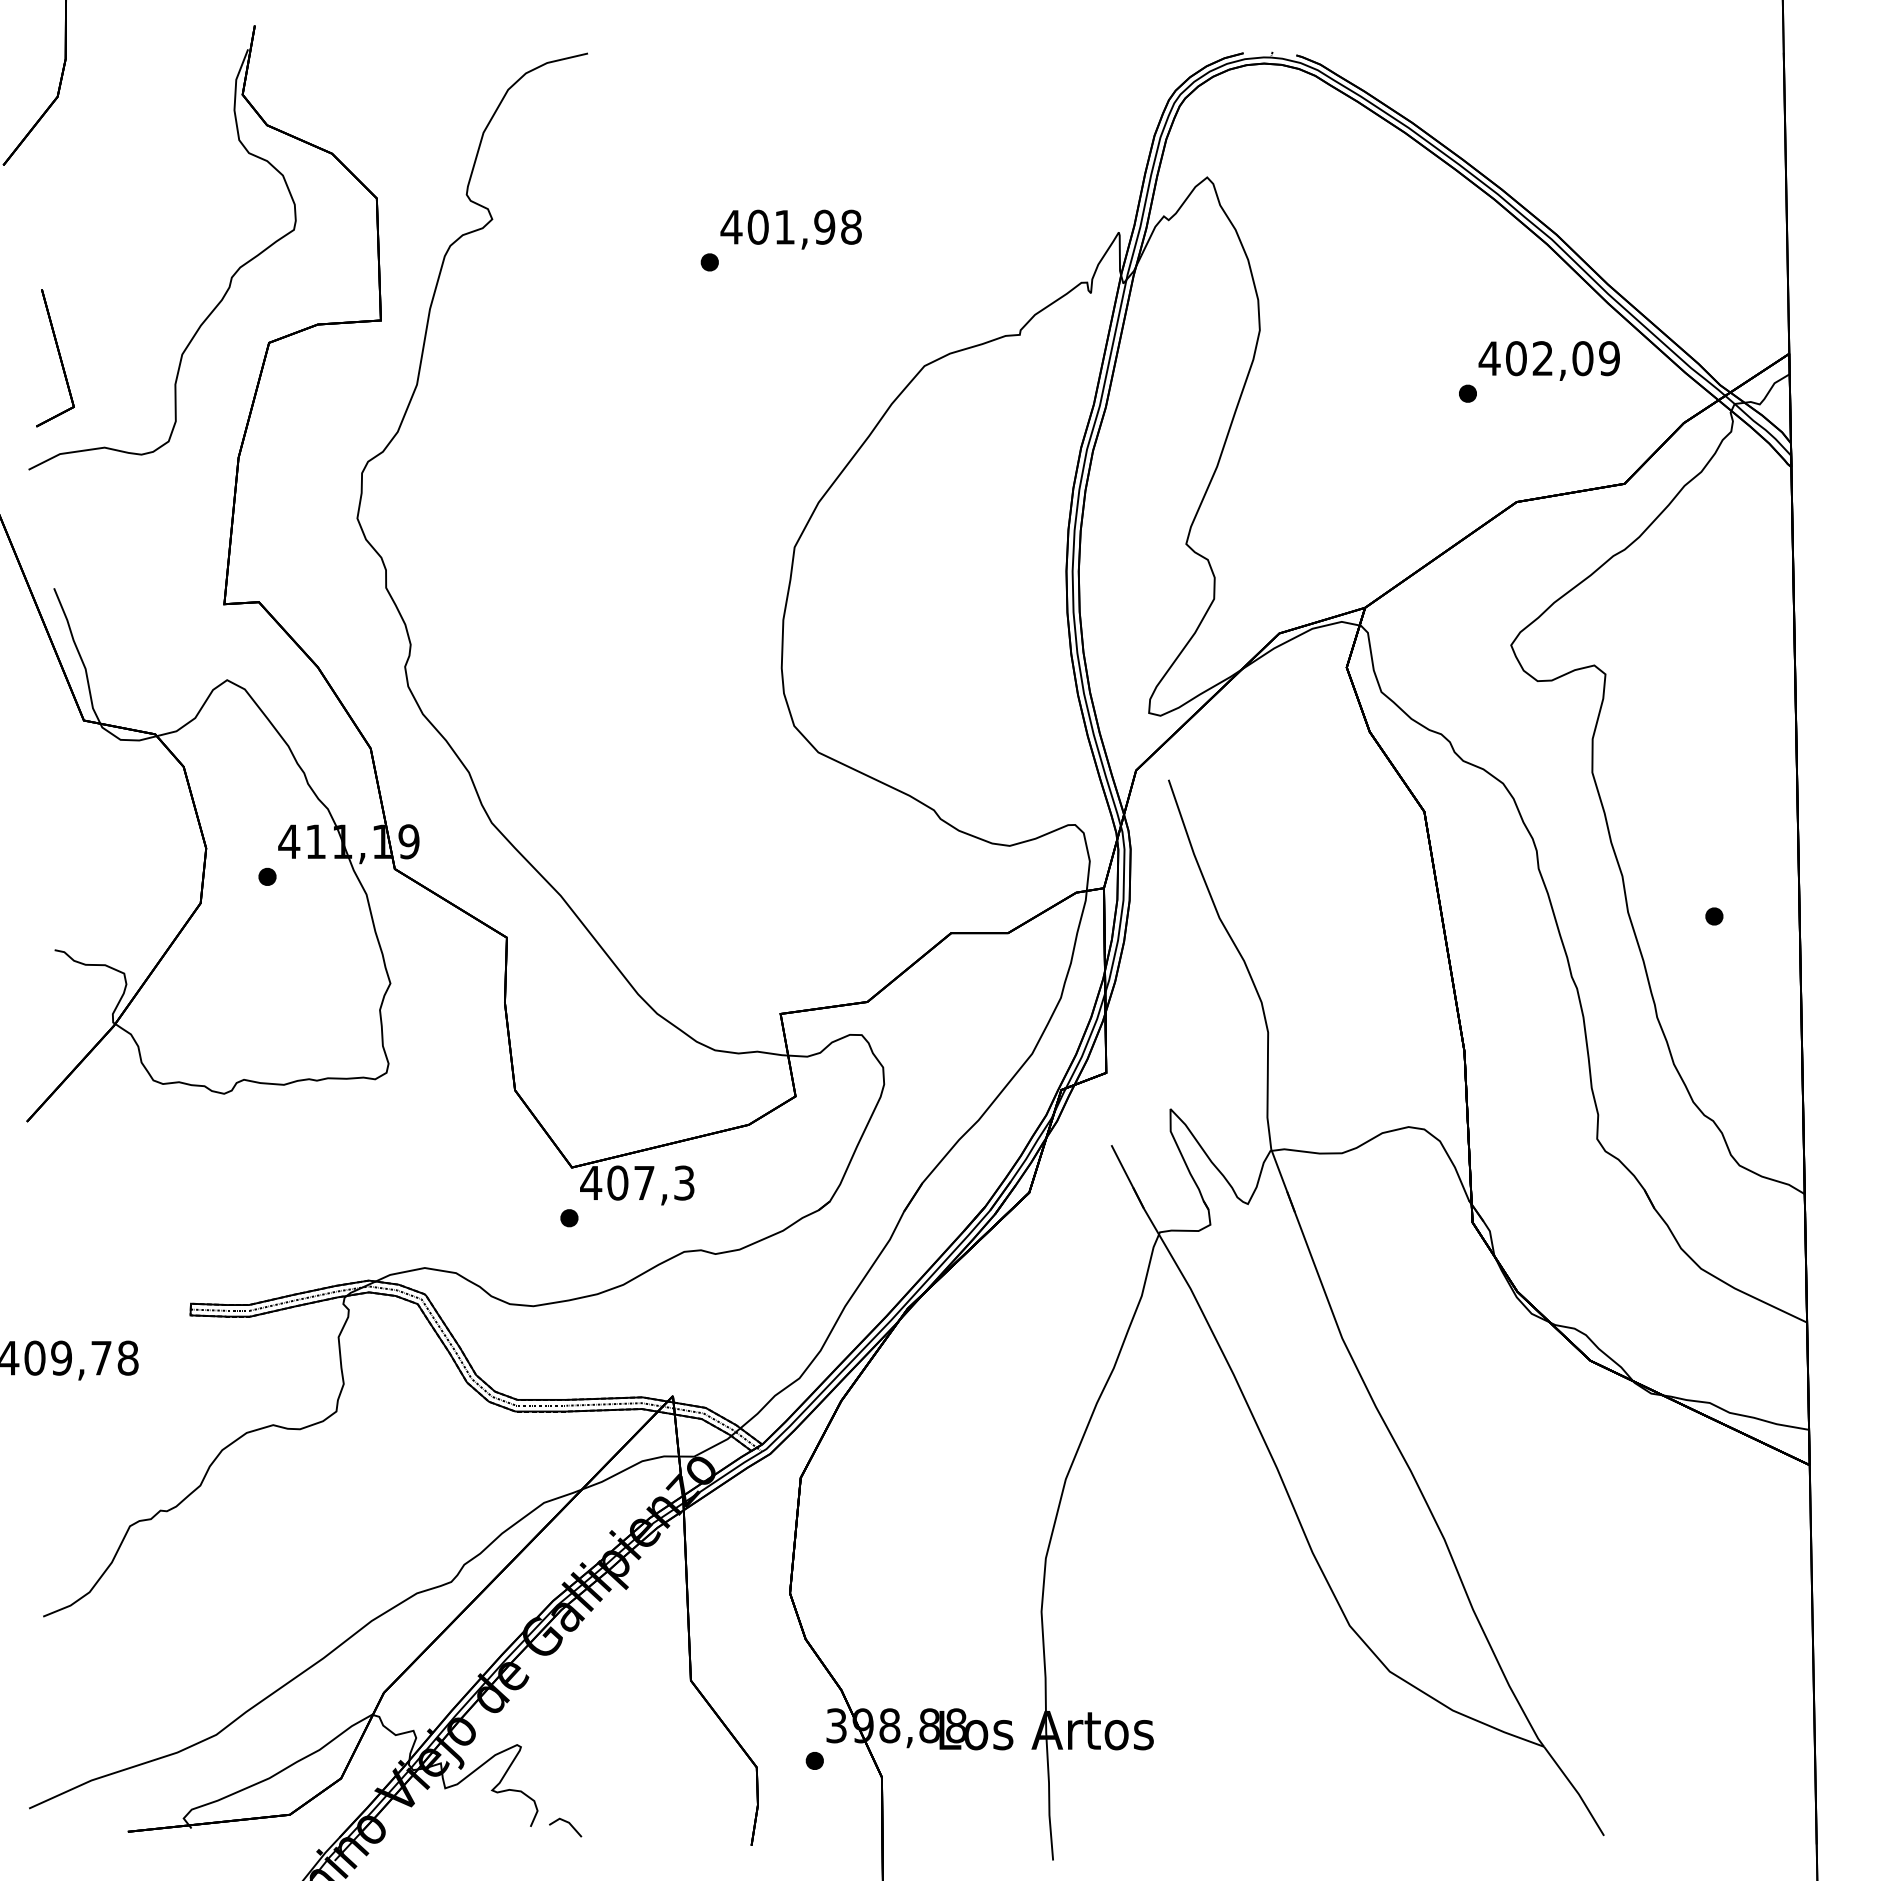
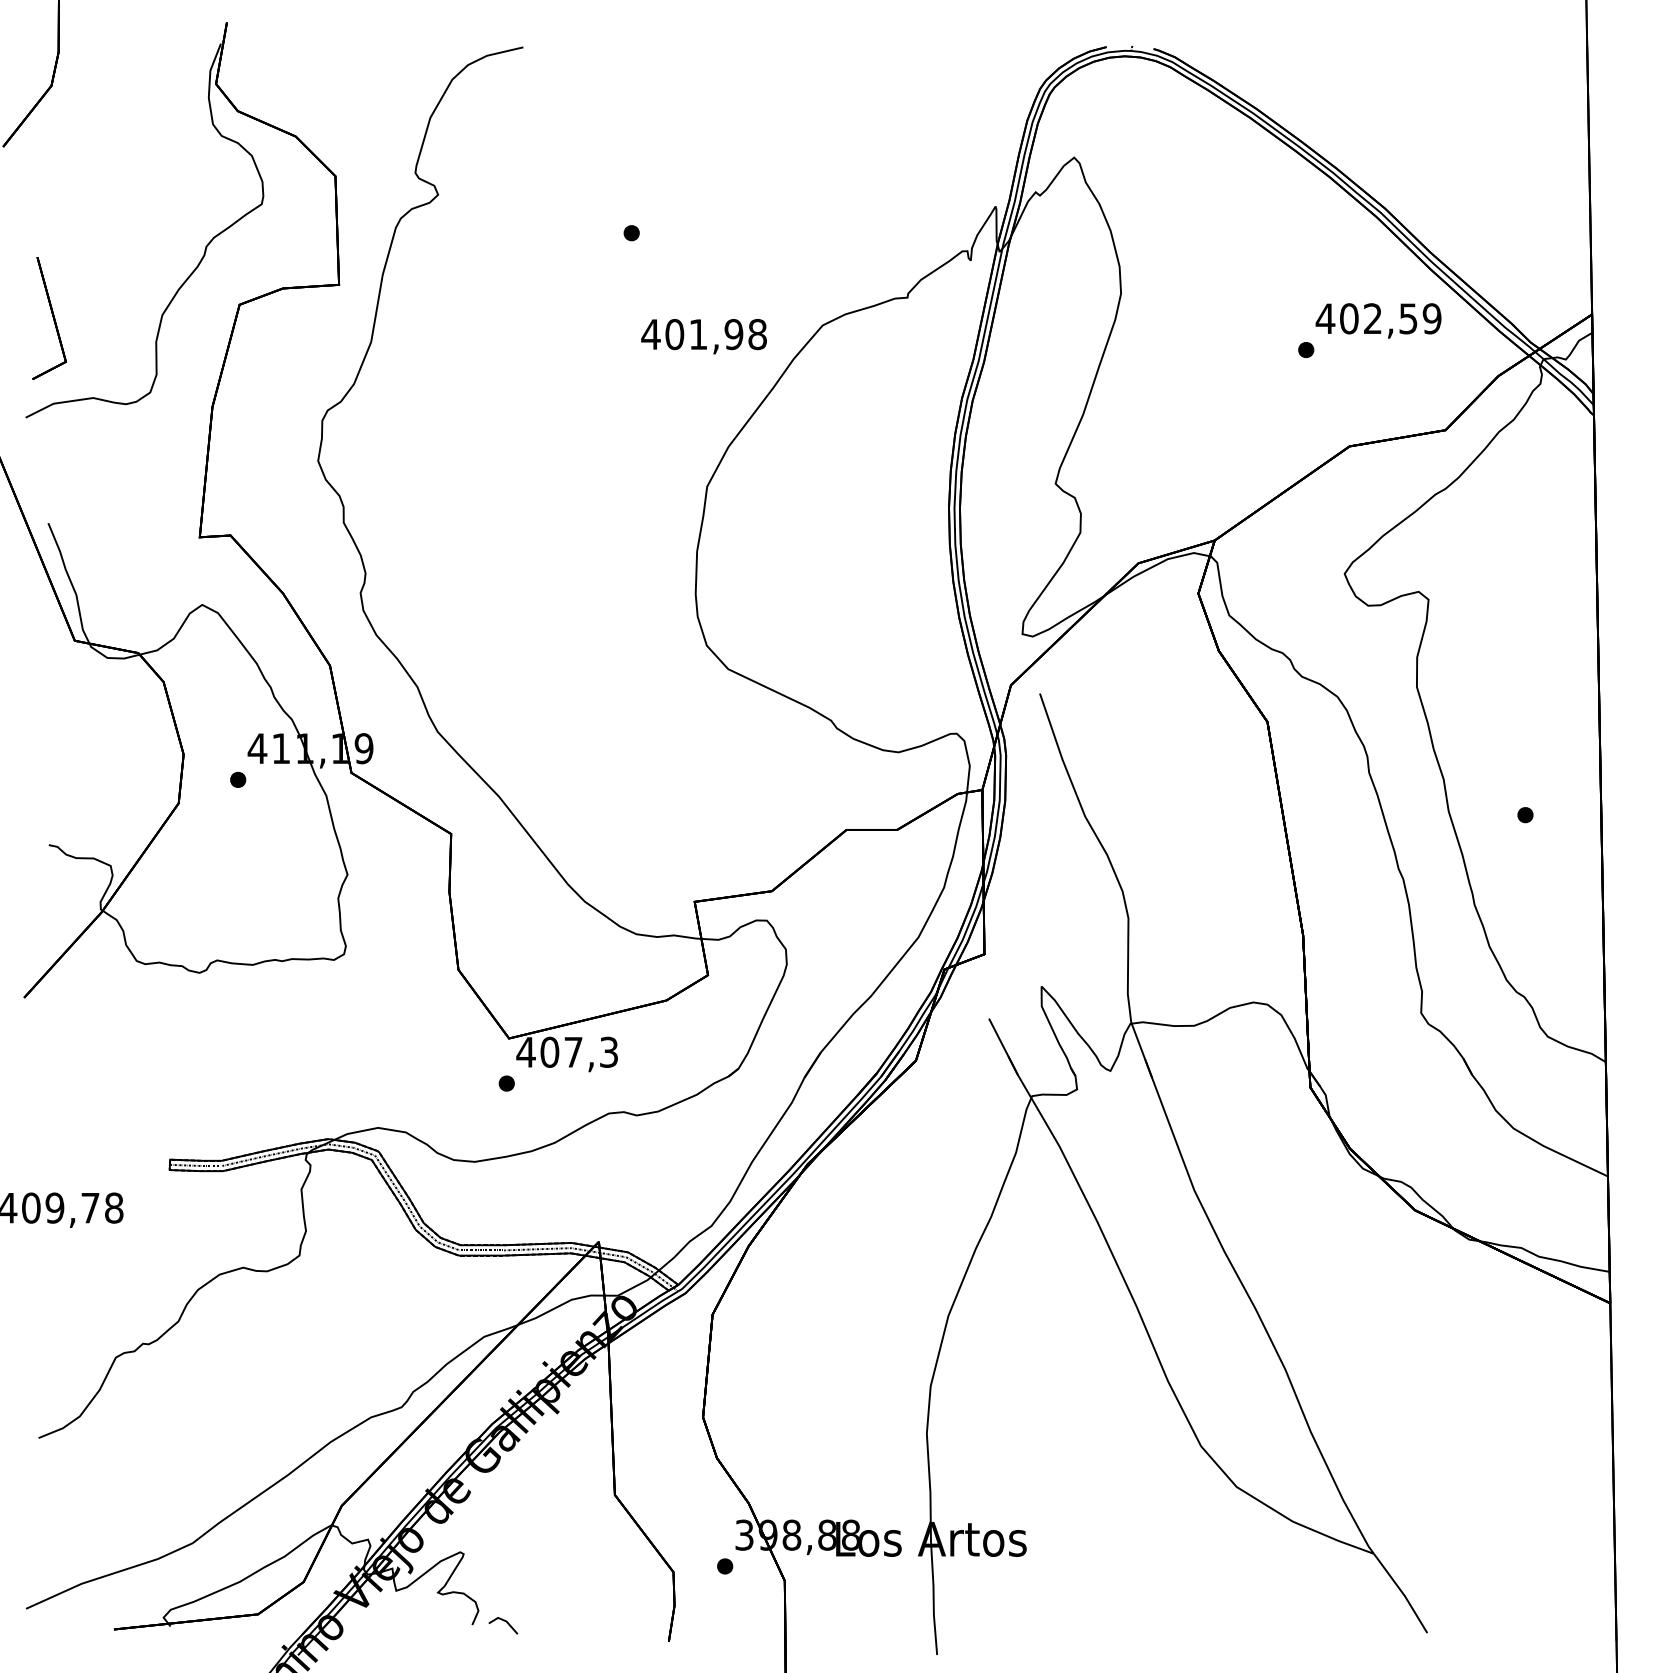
text: (790, 229) -> (703, 336), moved
text: (1582, 358) -> (1408, 318), 402,09 -> 402,59

